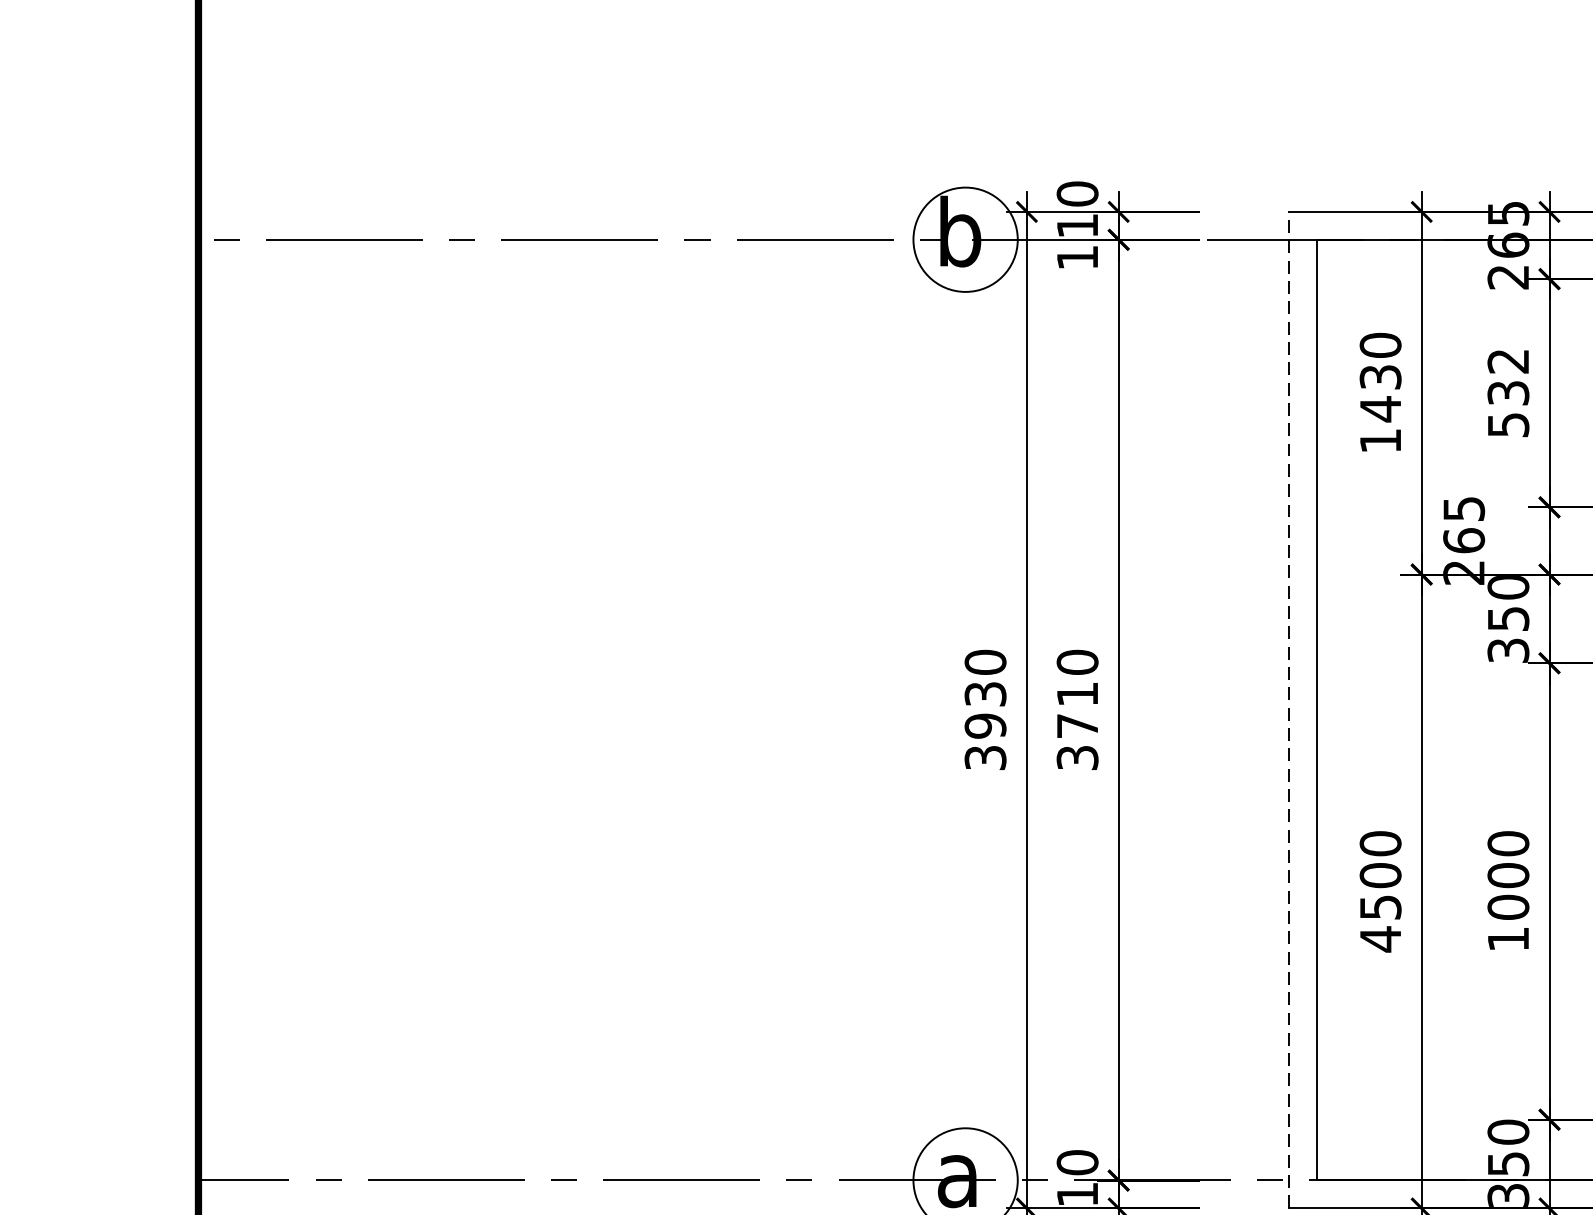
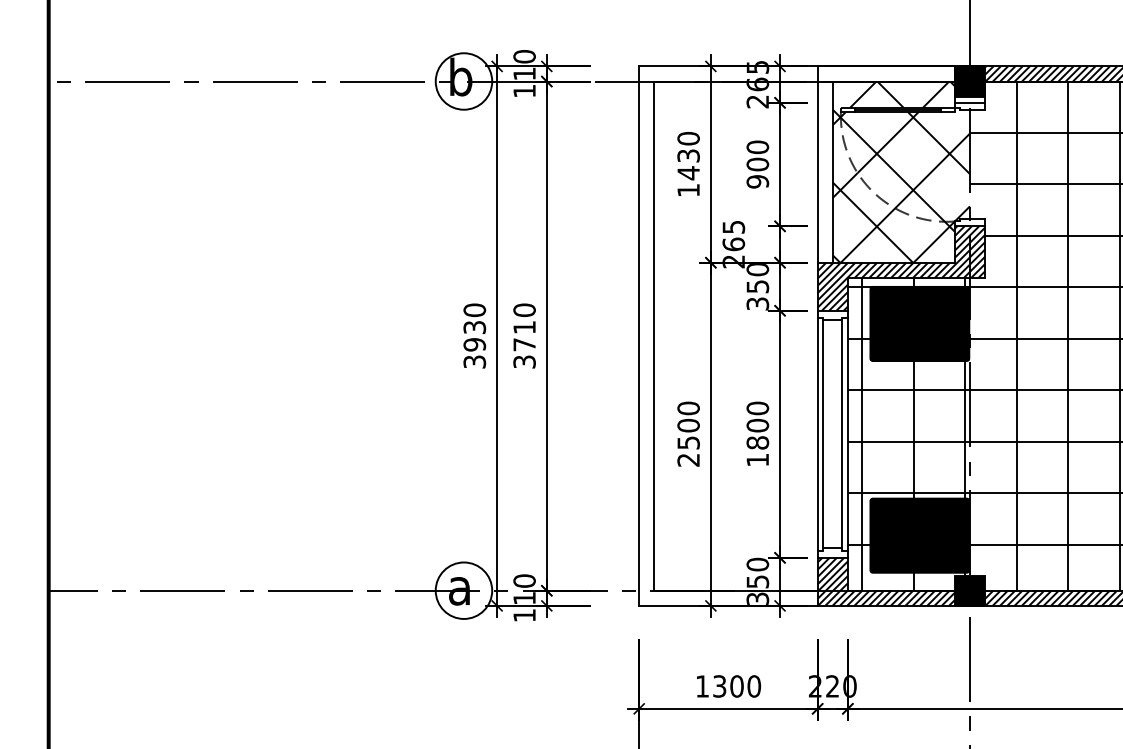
text: (1507, 393) -> (757, 164), 532 -> 900
line: (1289, 710) -> (639, 336), dashed -> solid
text: (1507, 906) -> (757, 442), 1000 -> 1800
text: (1380, 939) -> (688, 460), 4500 -> 2500

